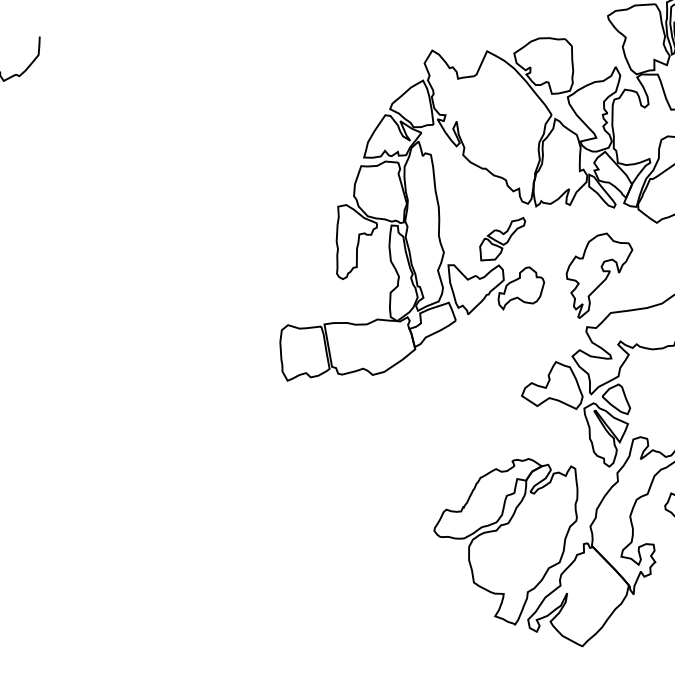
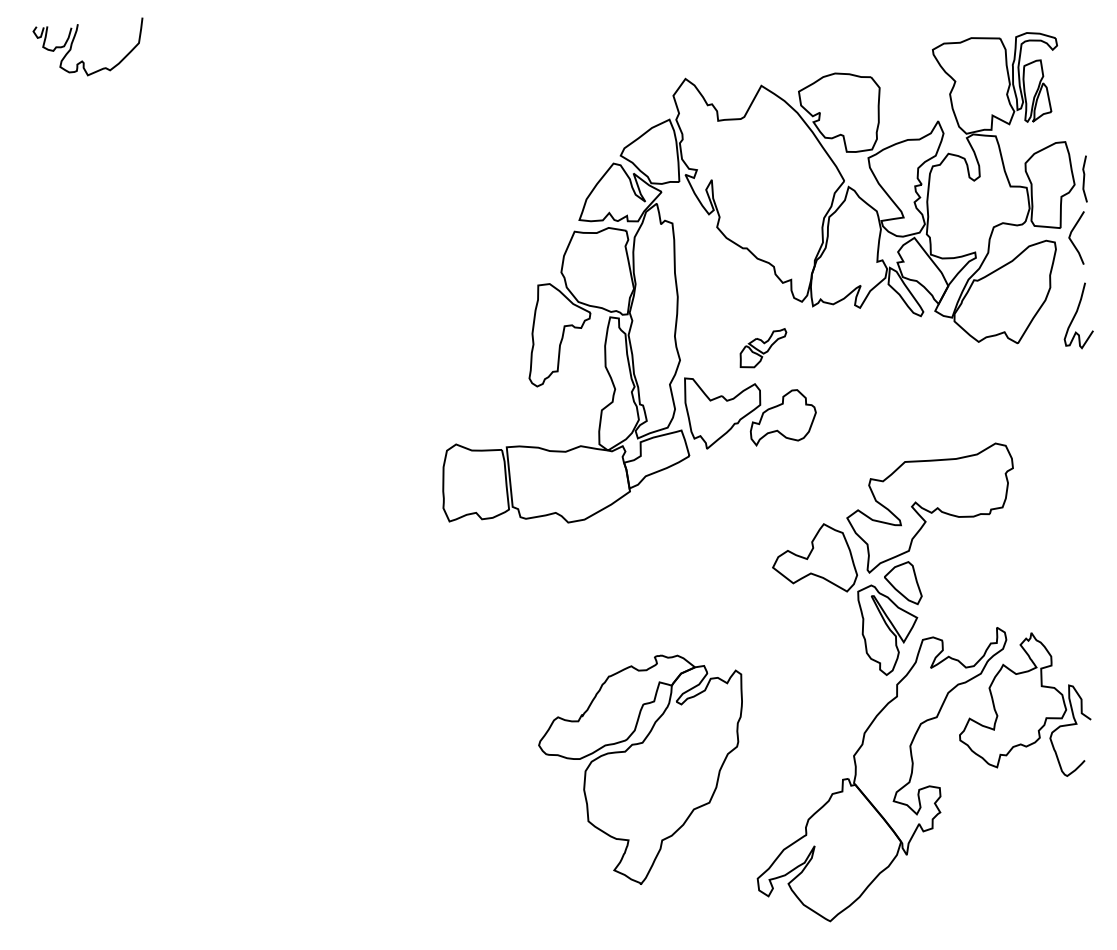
part: (503, 238) -> (763, 347), size x0.7
part: (600, 275) -> (894, 408), removed
part: (508, 542) -> (640, 769), moved

